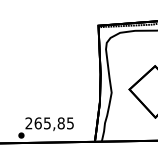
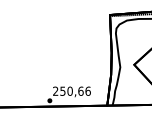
text: (54, 122) -> (75, 90), 265,85 -> 250,66

